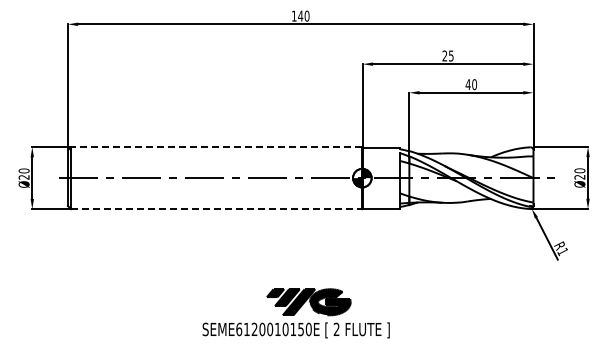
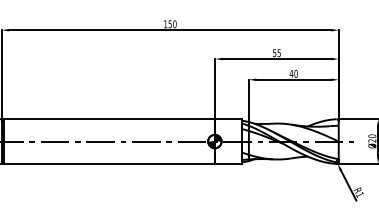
text: (300, 15) -> (170, 23), 140 -> 150
text: (444, 55) -> (274, 52), 25 -> 55
line: (216, 147) -> (109, 119), dashed -> solid
line: (216, 209) -> (109, 164), dashed -> solid

